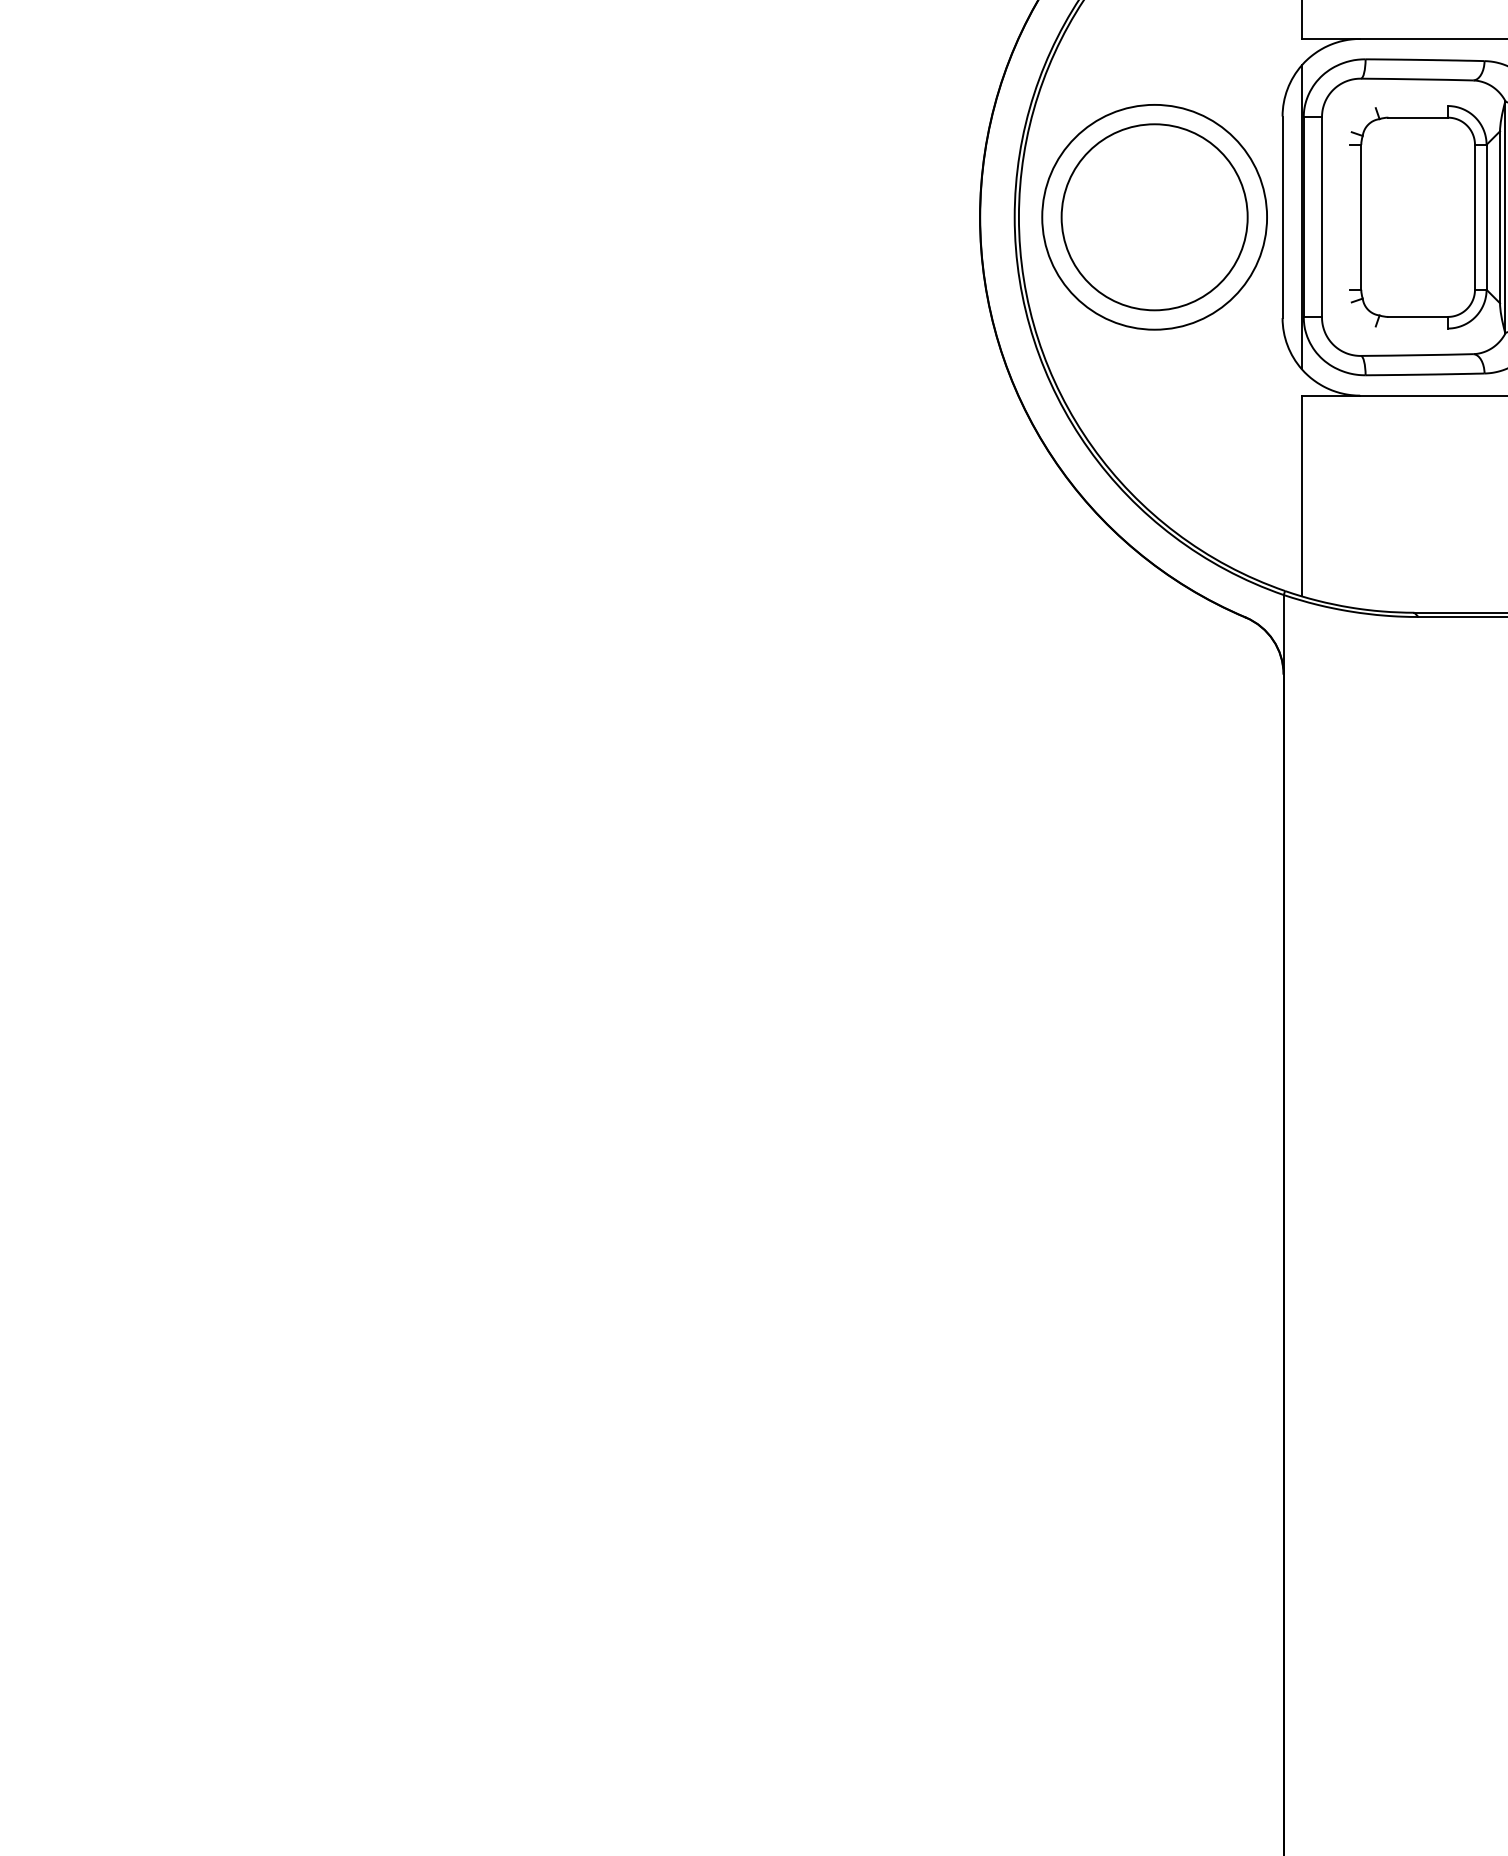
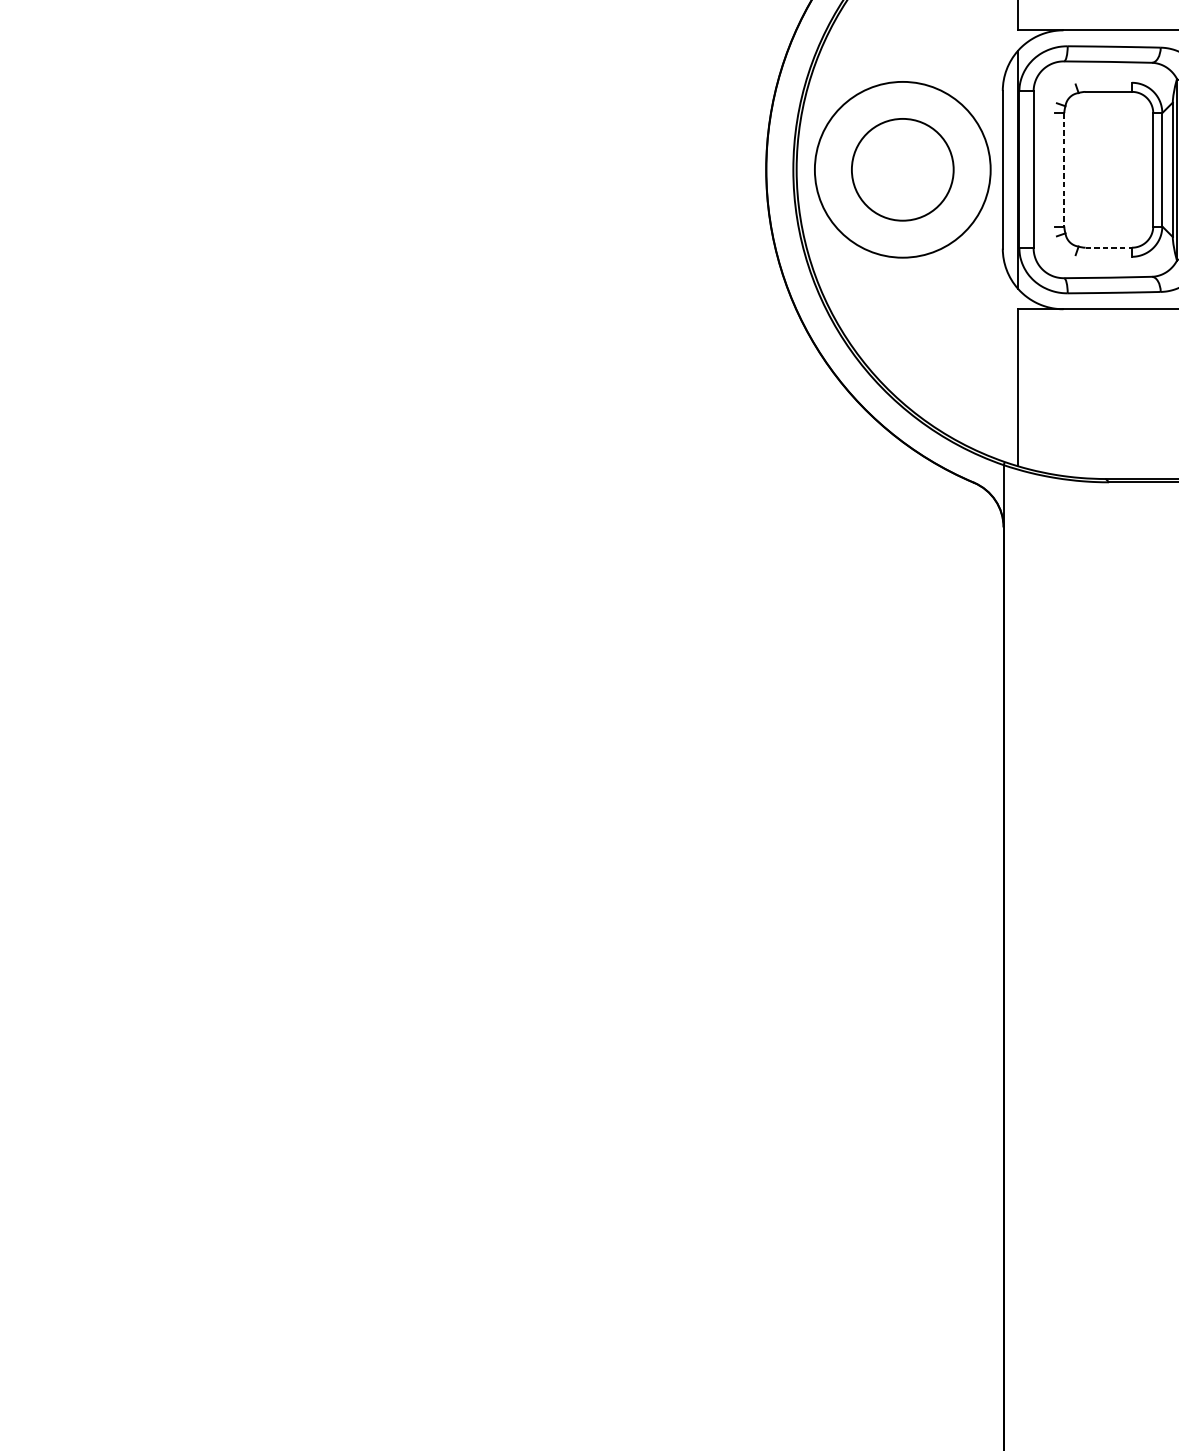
circle: (1154, 217) -> (902, 169), size x0.7
line: (1361, 217) -> (1064, 169), solid -> dashed
line: (1418, 316) -> (1109, 247), solid -> dashed

